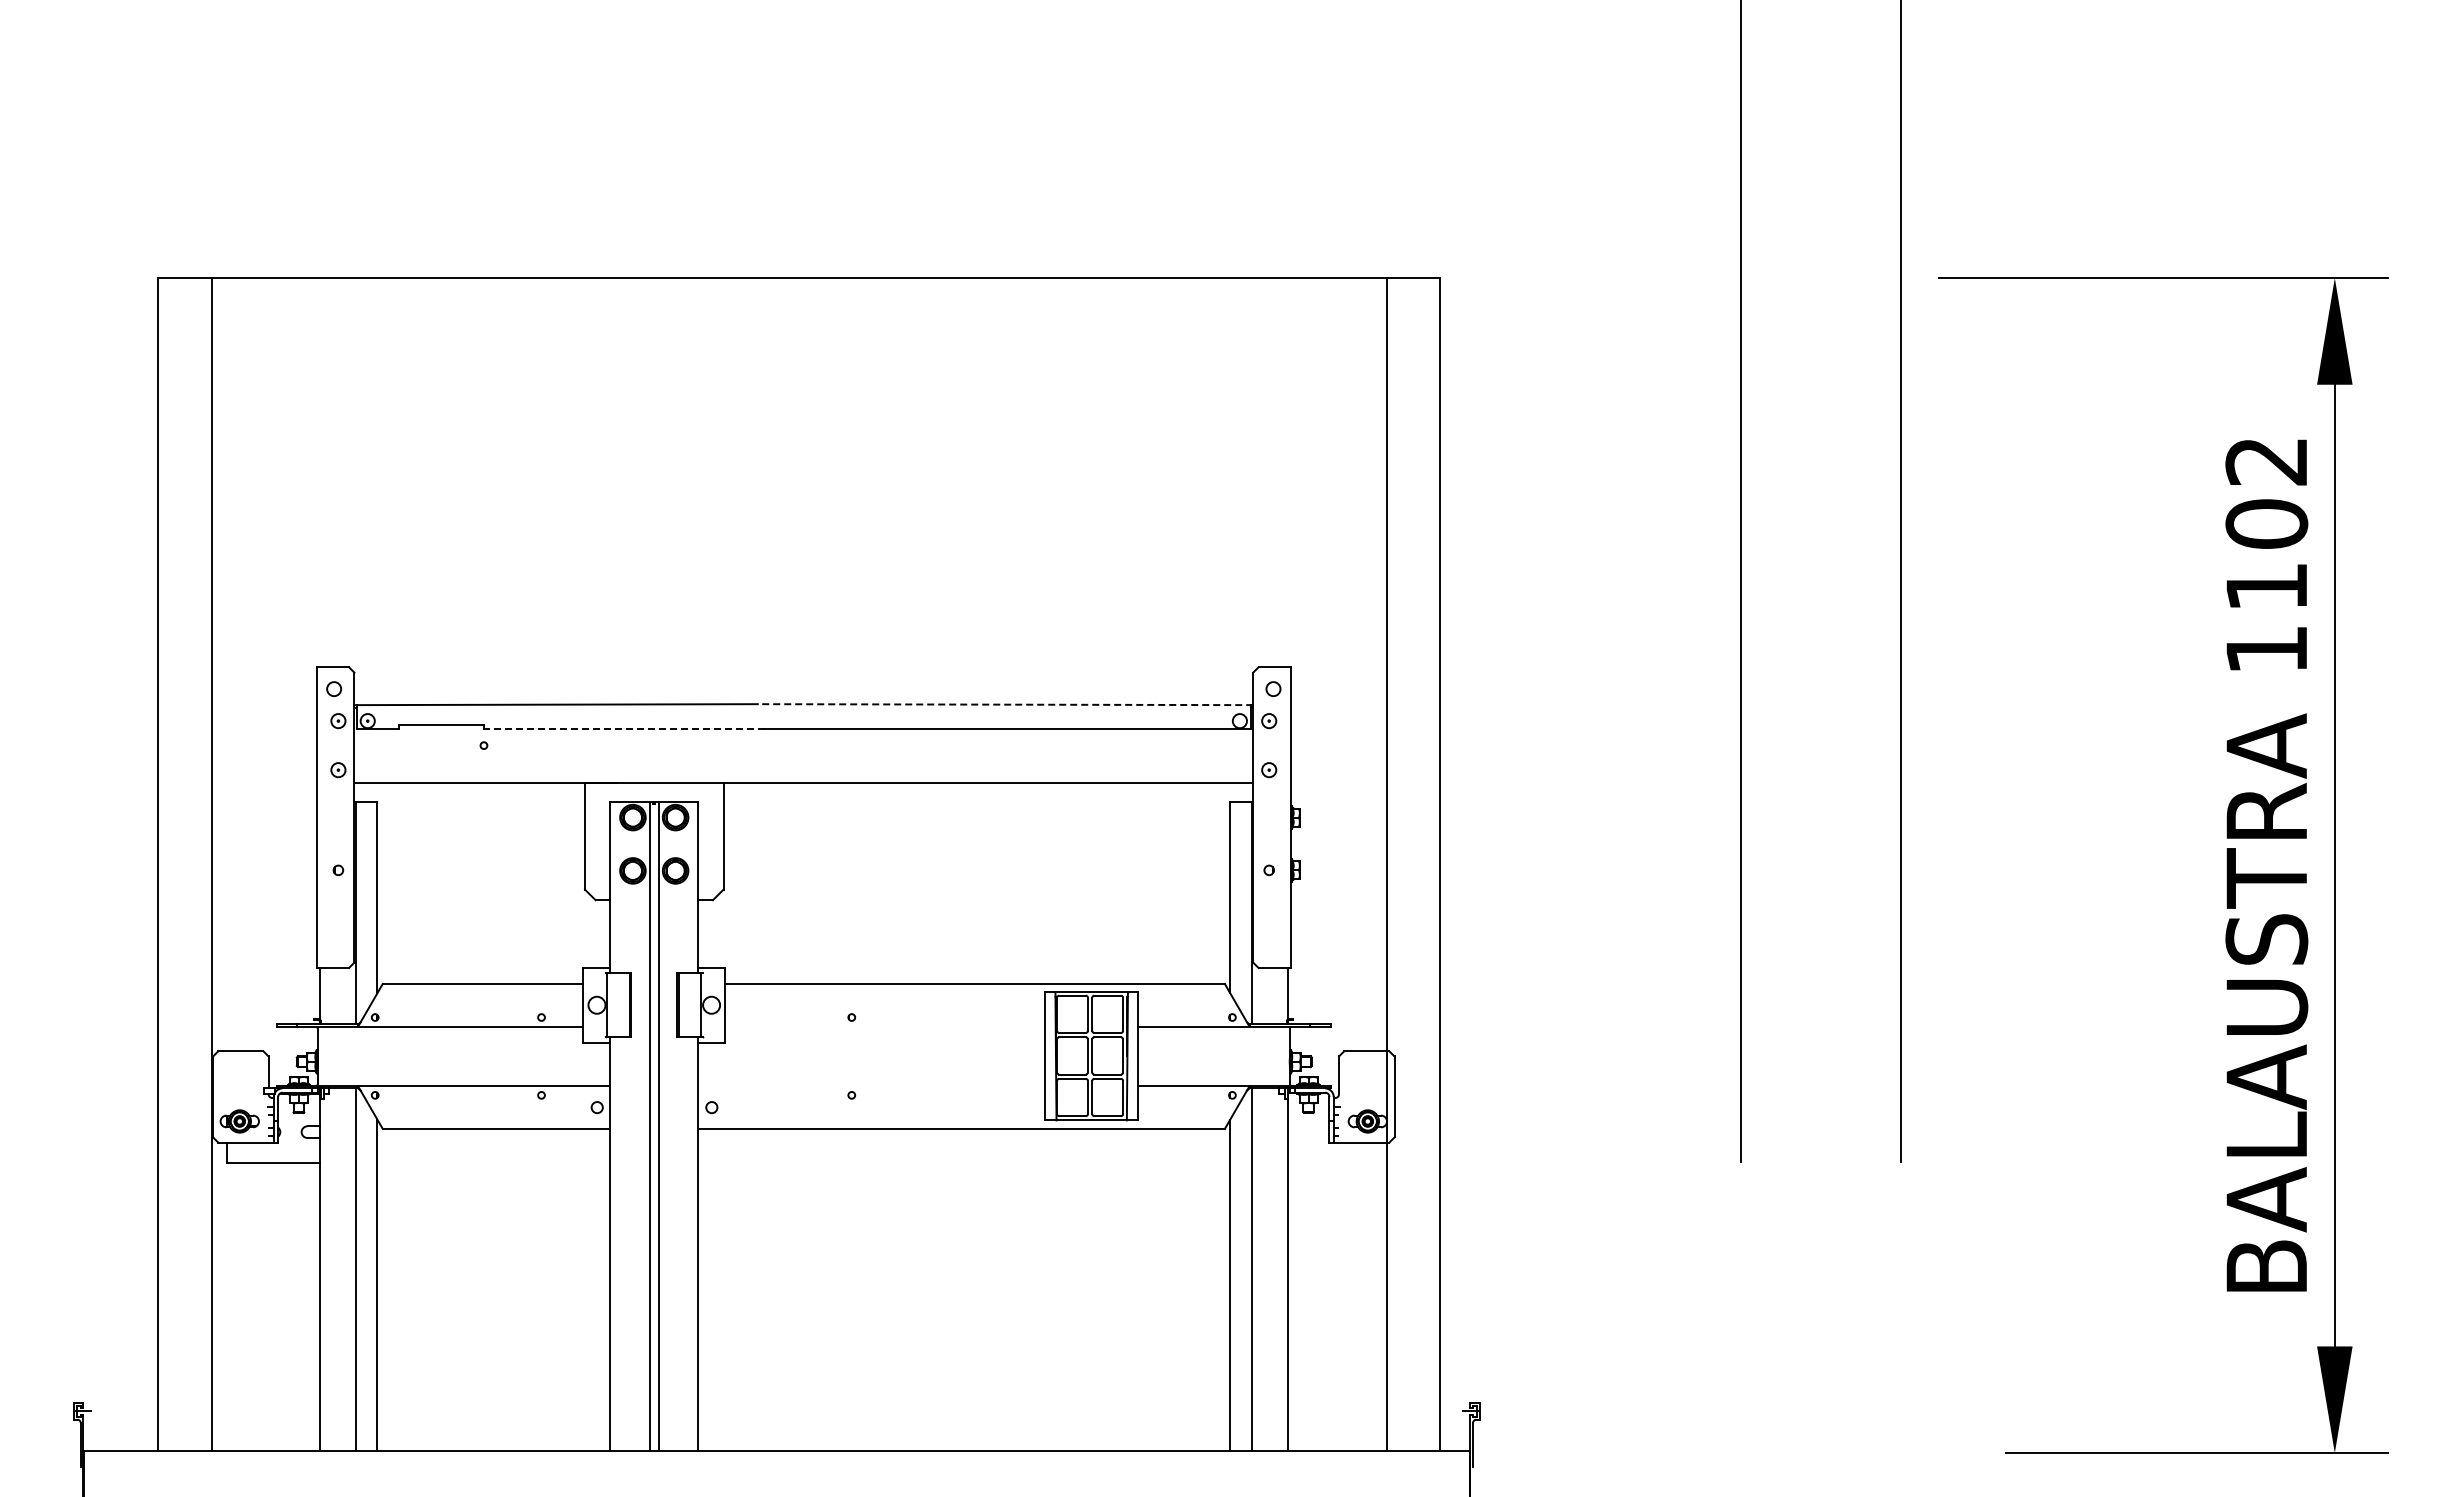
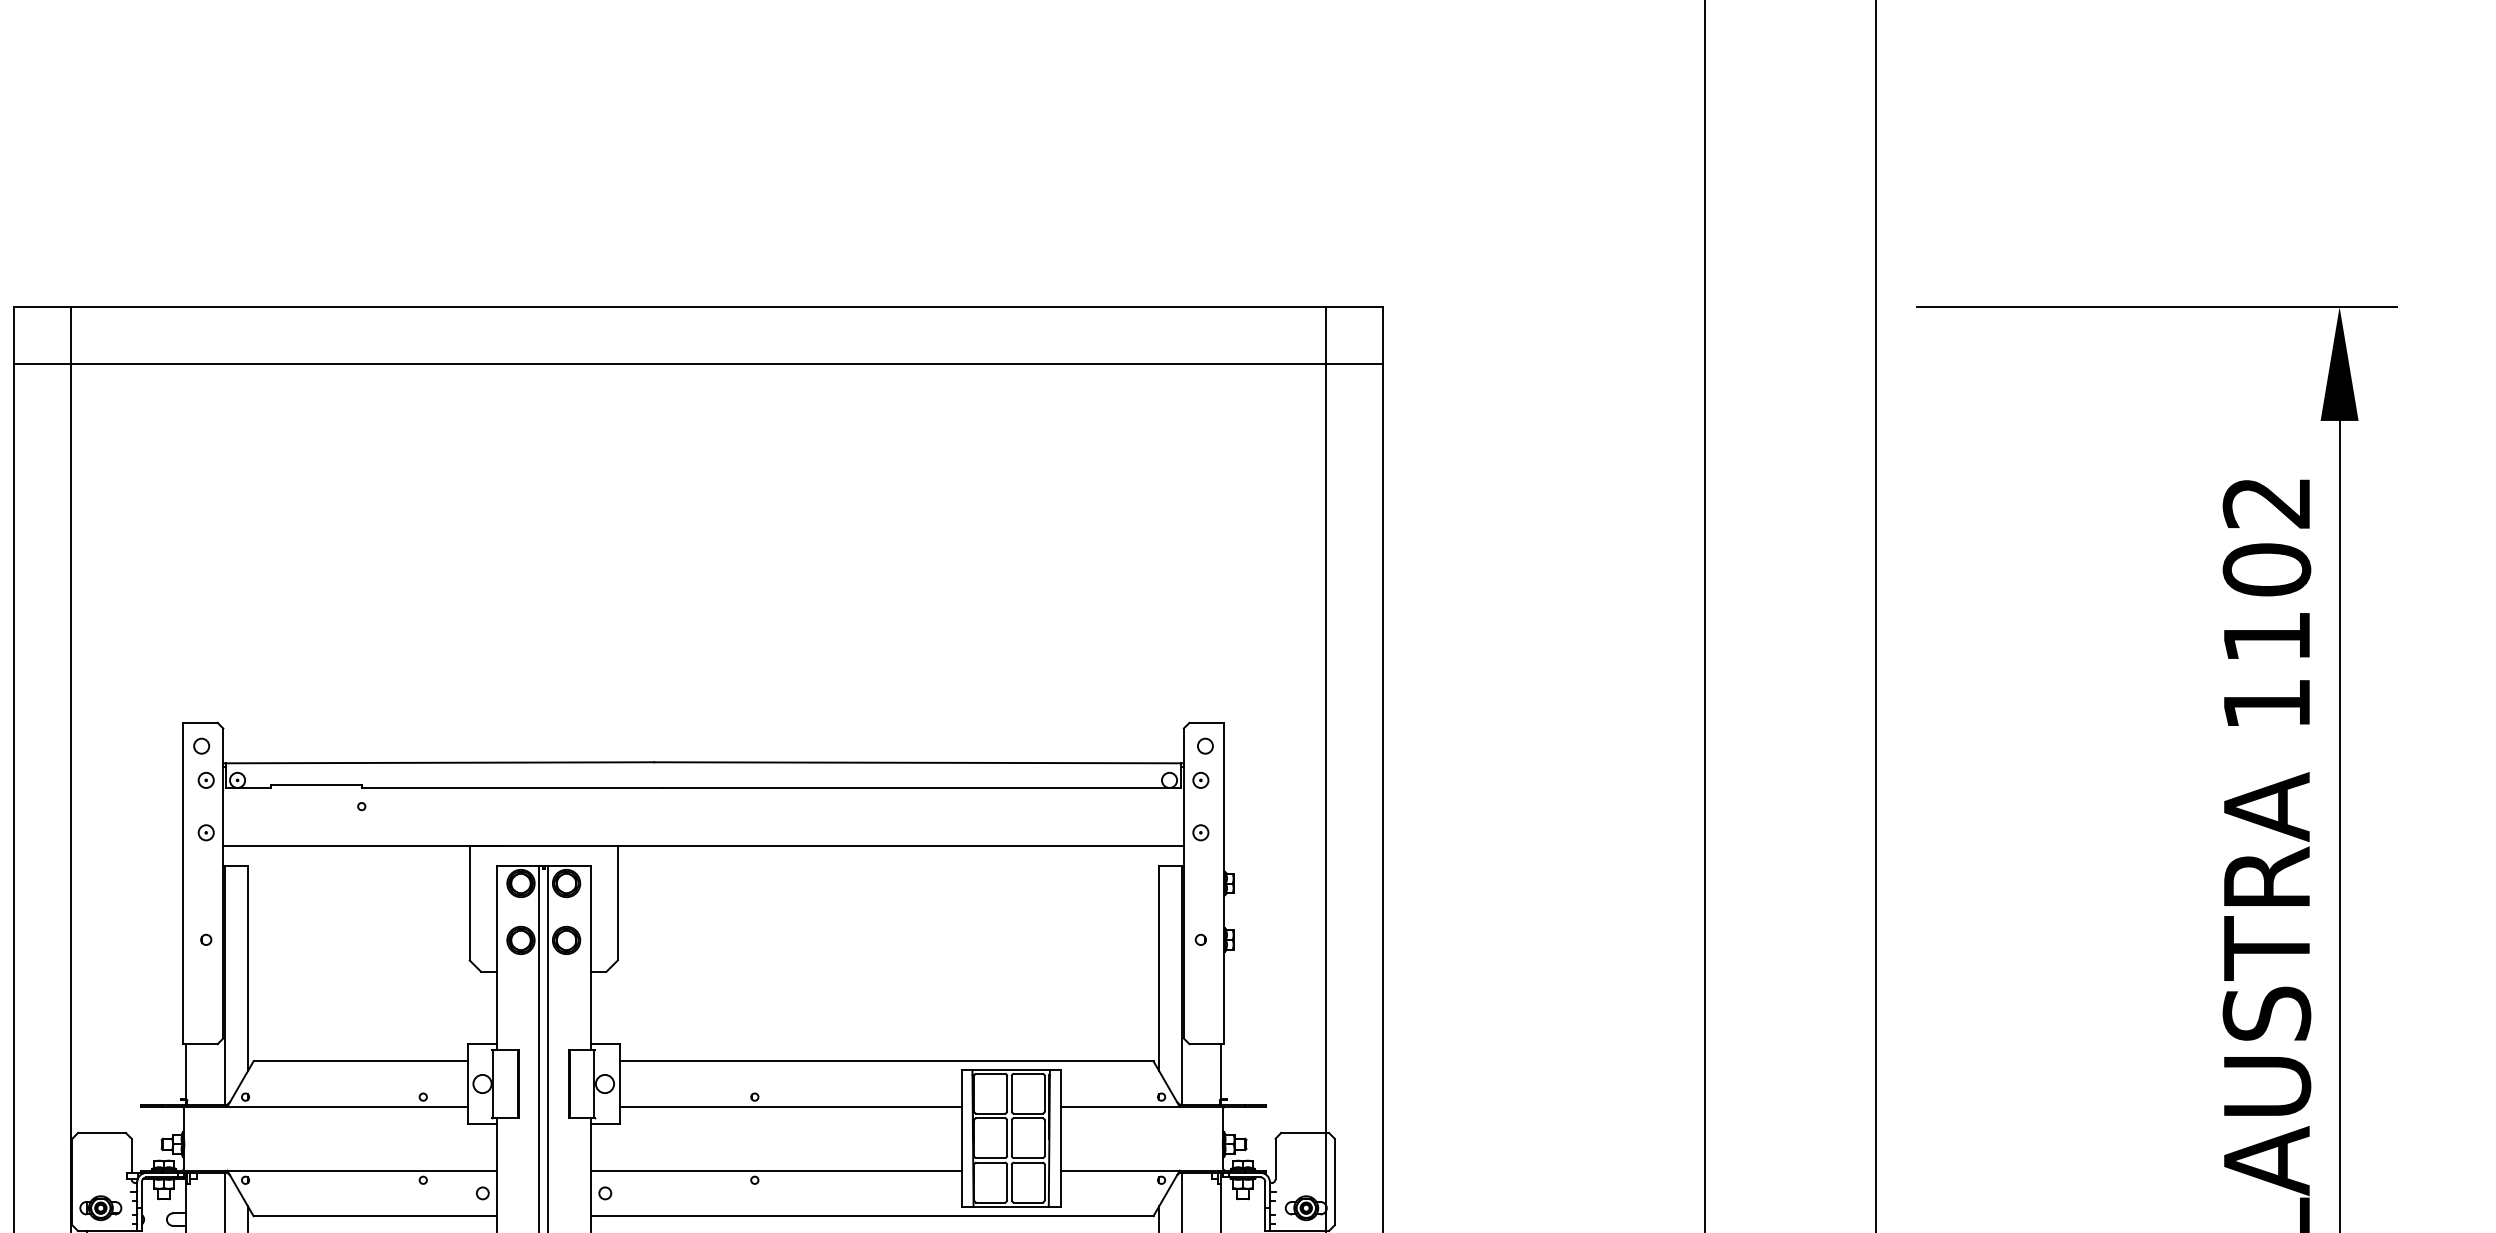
line: (798, 331) -> (697, 364), added
line: (1005, 704) -> (919, 762), dashed -> solid
line: (623, 728) -> (510, 788), dashed -> solid
line: (885, 1026) -> (790, 1106), added
line: (871, 1086) -> (775, 1170), added

